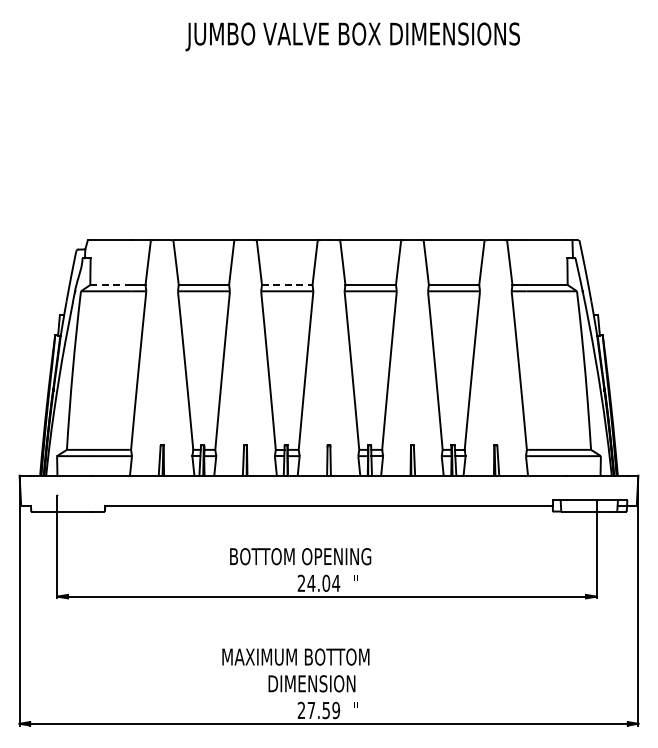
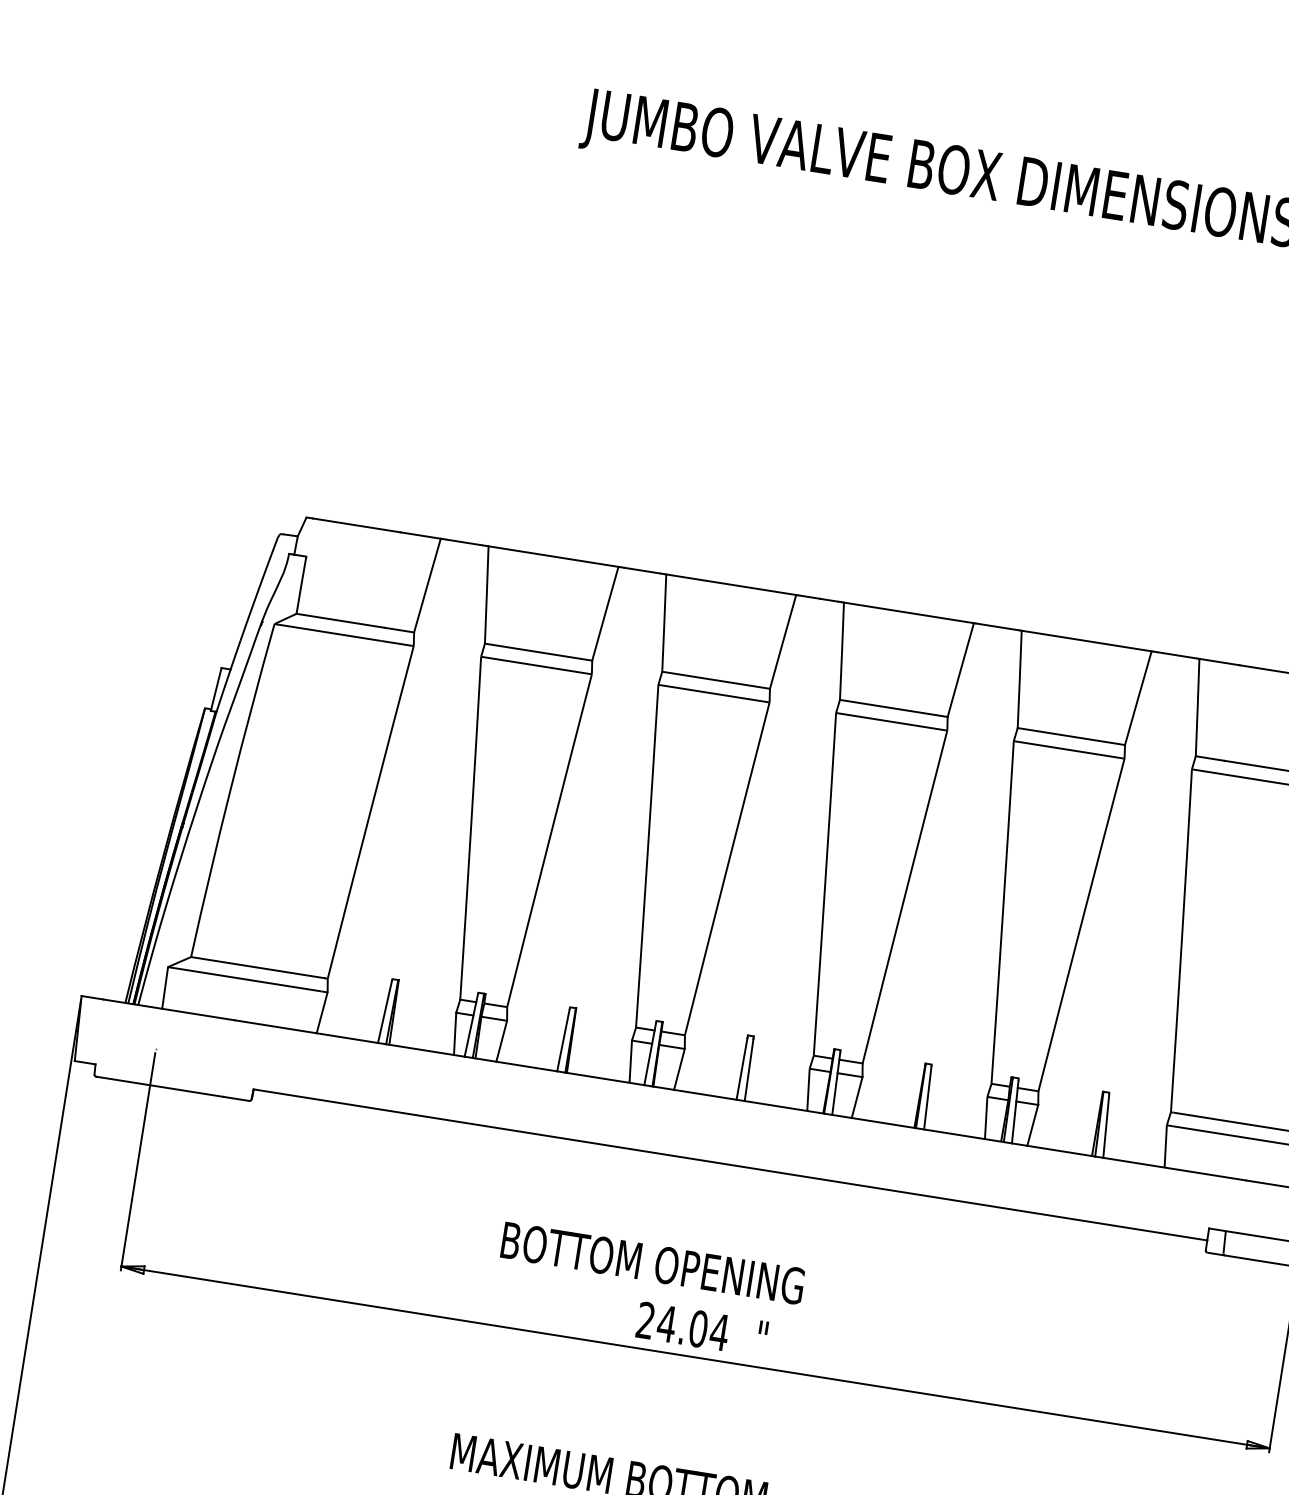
line: (111, 285) -> (341, 621), dashed -> solid
line: (287, 285) -> (716, 681), dashed -> solid

